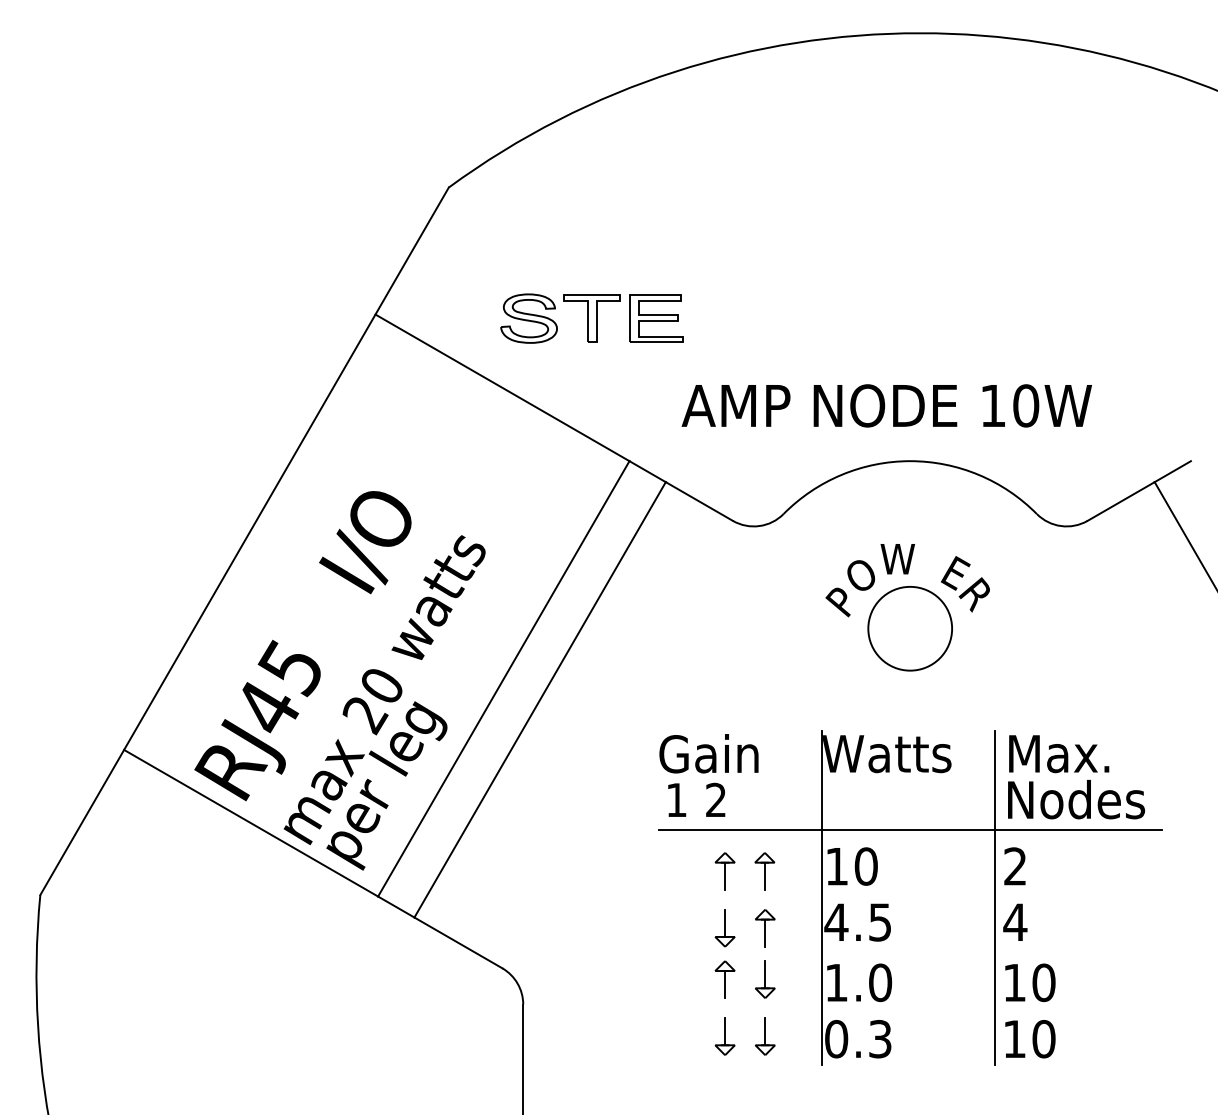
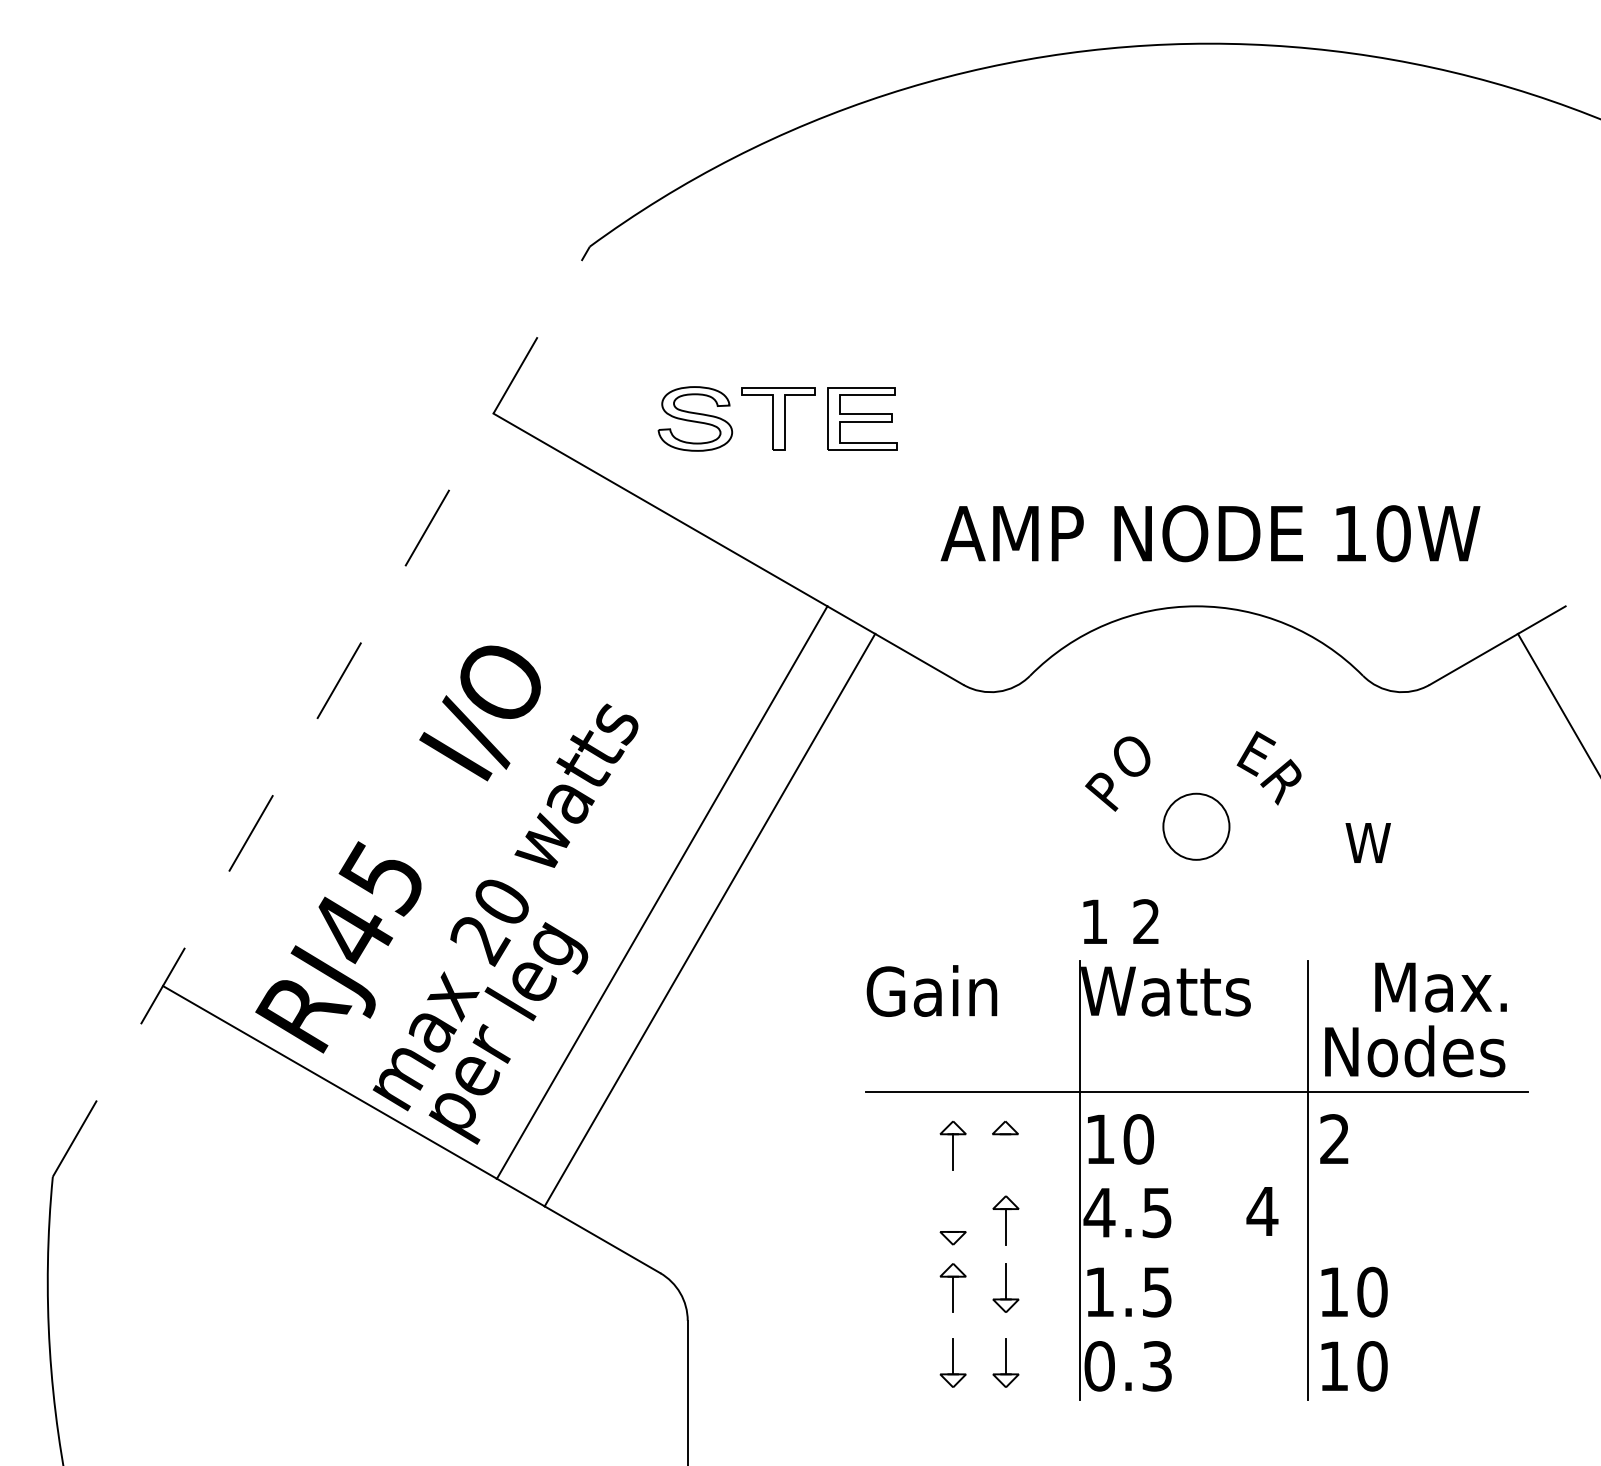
text: (886, 405) -> (1210, 533), moved
line: (244, 540) -> (321, 710), solid -> dashed
text: (897, 559) -> (1367, 843), moved
circle: (909, 628) -> (1195, 826), size x0.6
text: (1059, 754) -> (1441, 988), moved
text: (696, 799) -> (1120, 921), moved
line: (764, 875) -> (1004, 1151), removed
text: (1015, 921) -> (1262, 1210), moved
line: (725, 922) -> (953, 1212), removed
text: (880, 982) -> (1157, 1291), 1.0 -> 1.5

